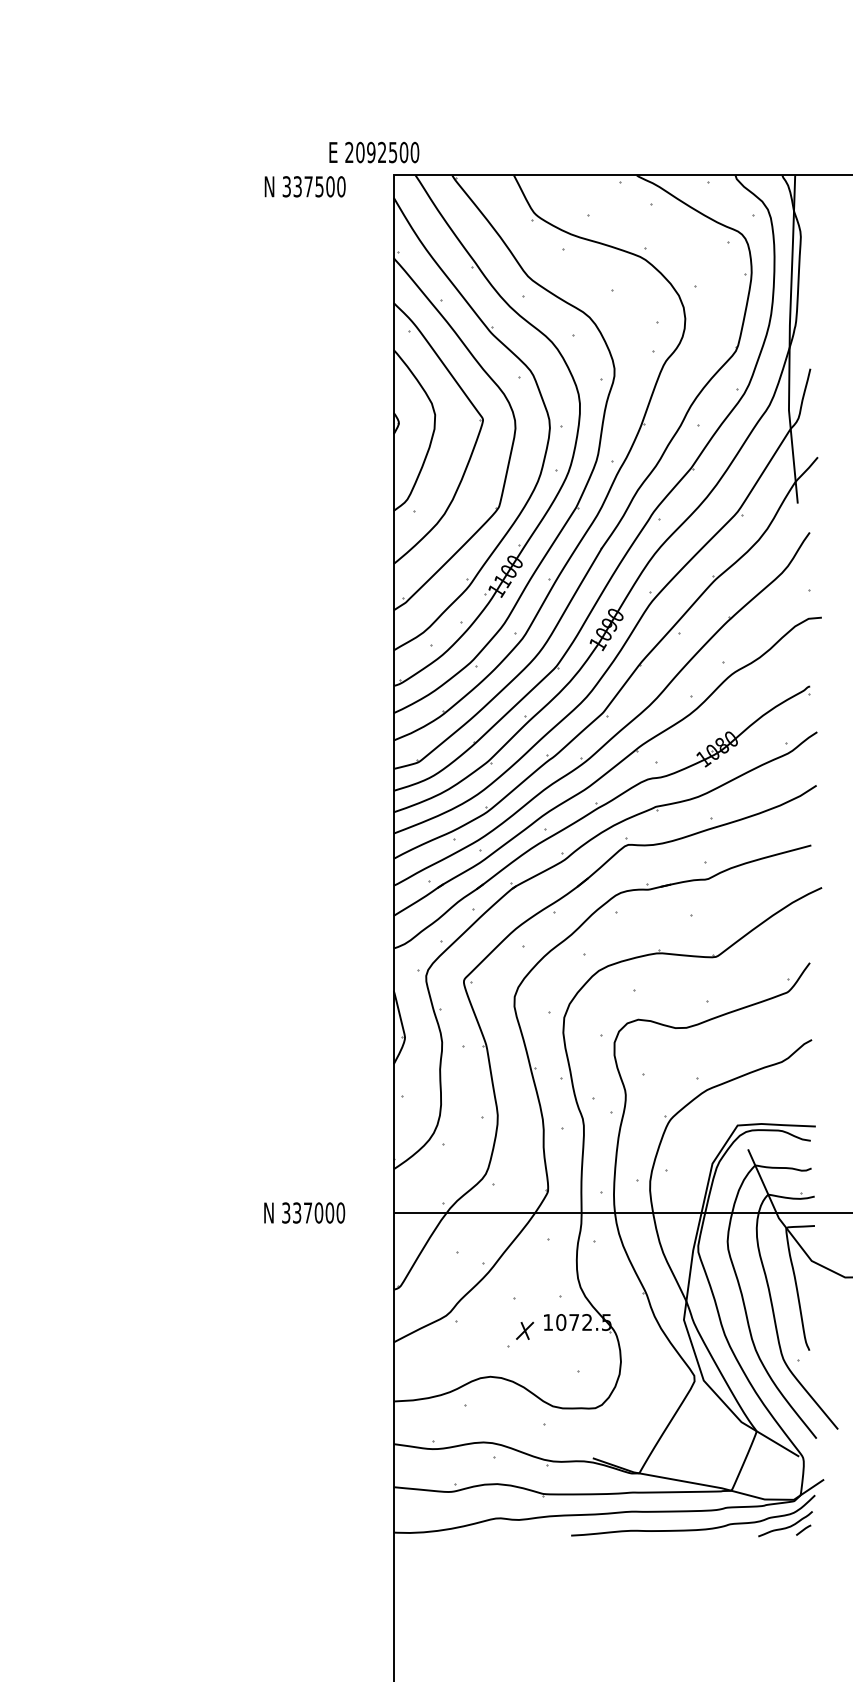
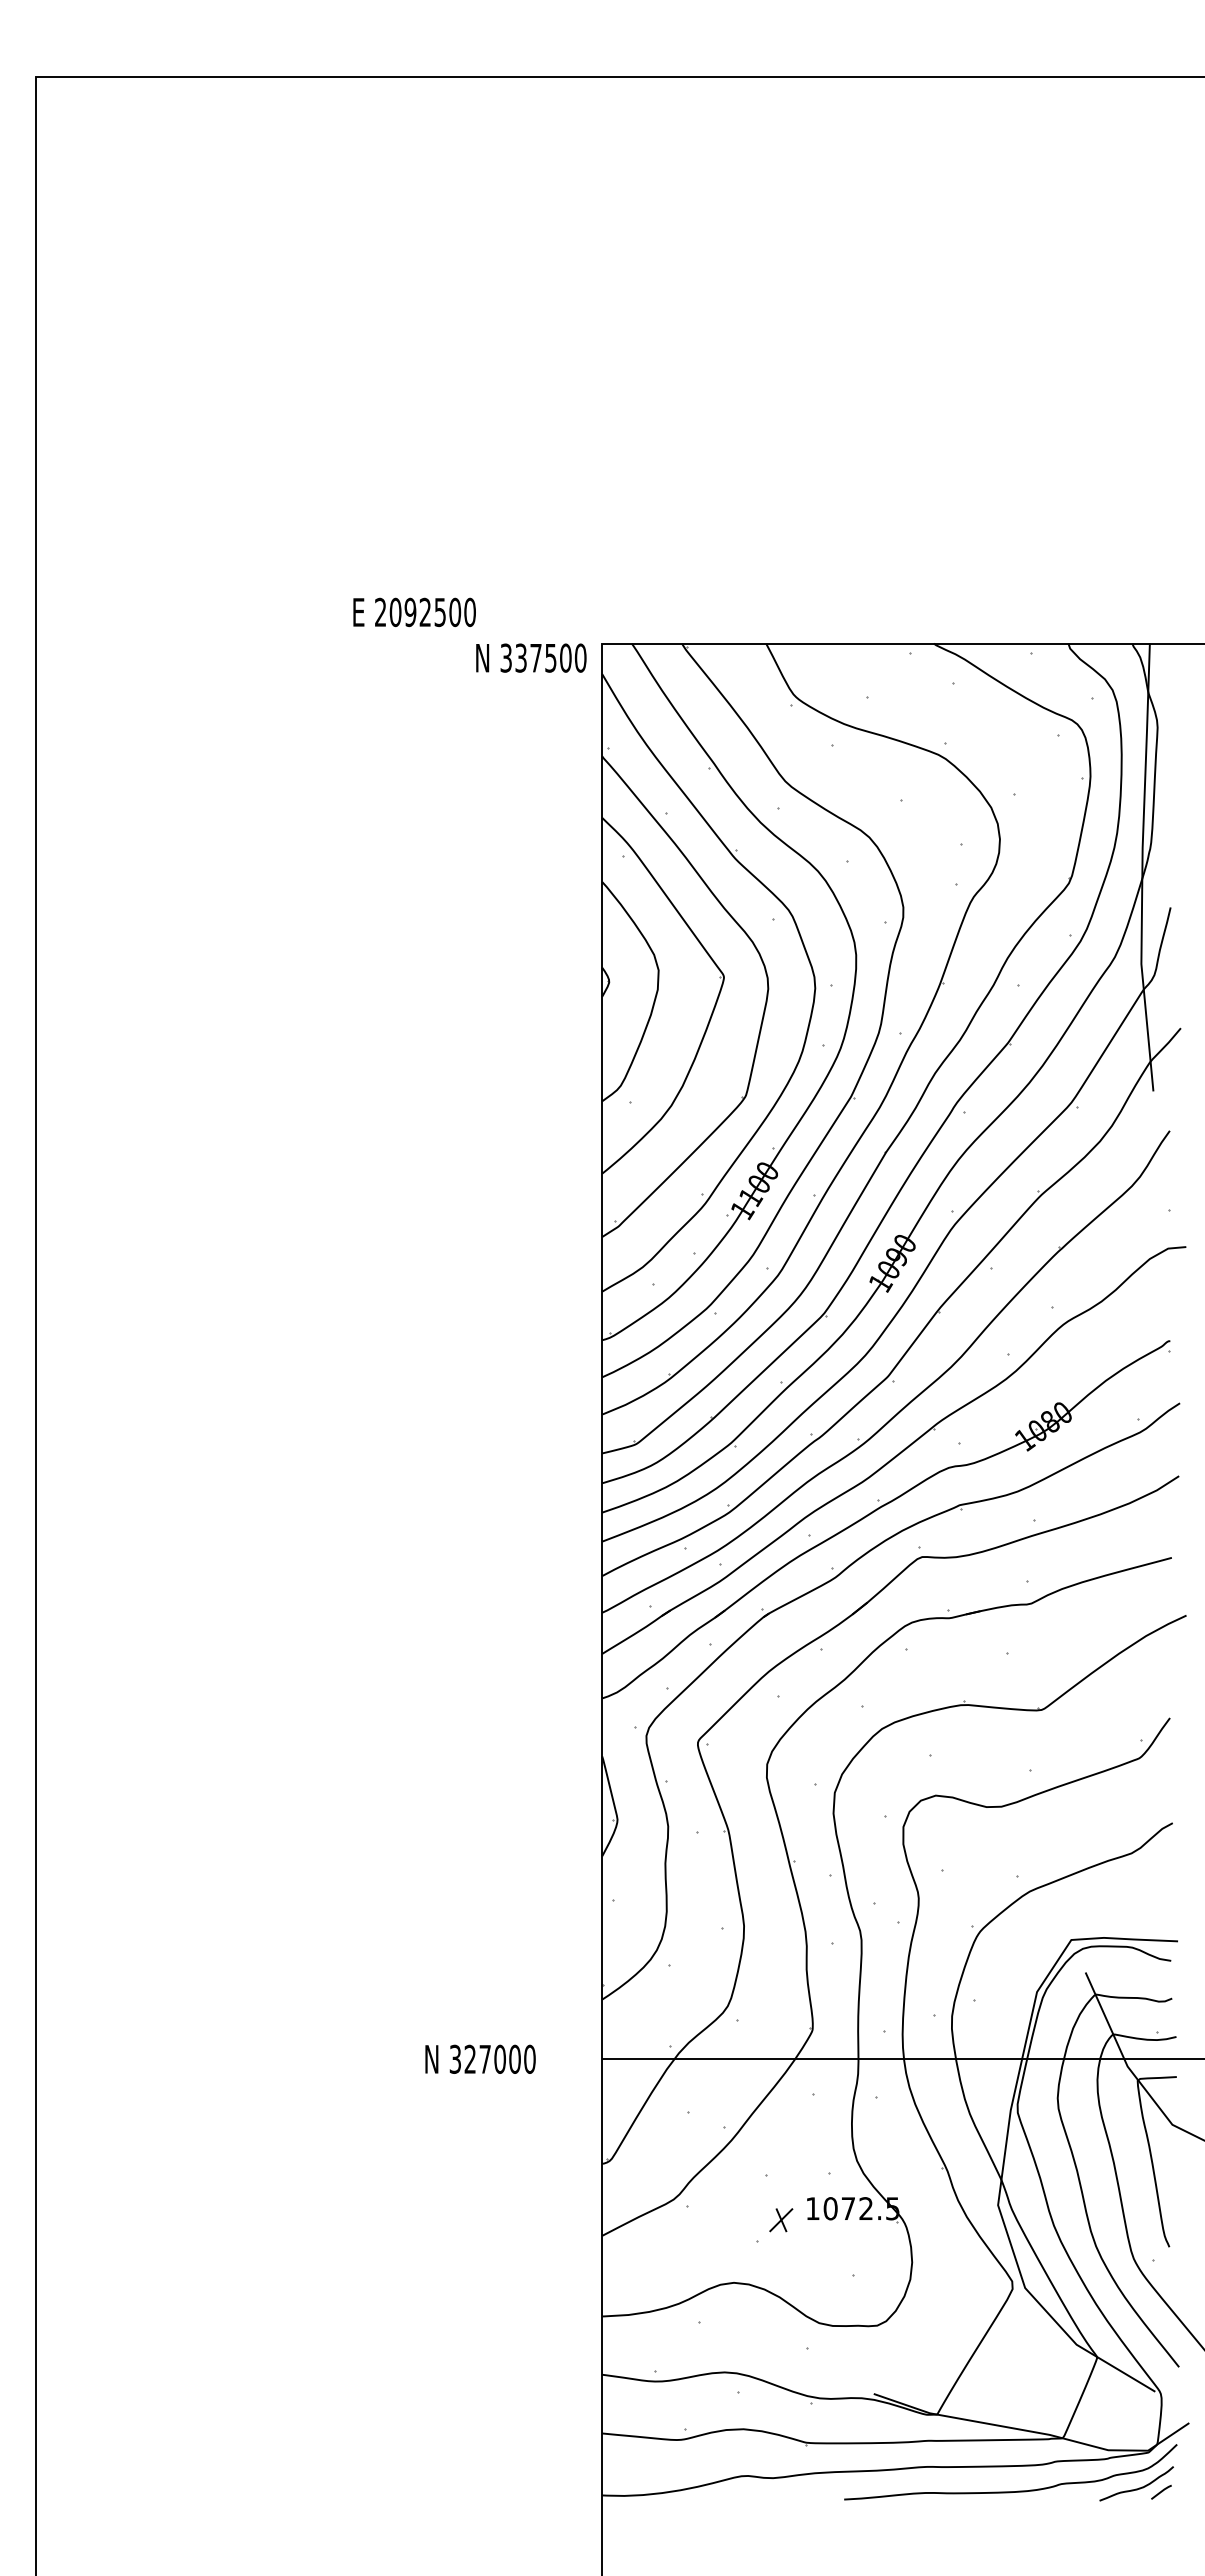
text: (374, 152) -> (414, 612), moved
text: (305, 186) -> (531, 657), moved
text: (296, 1213) -> (469, 2059), 337000 -> 327000

